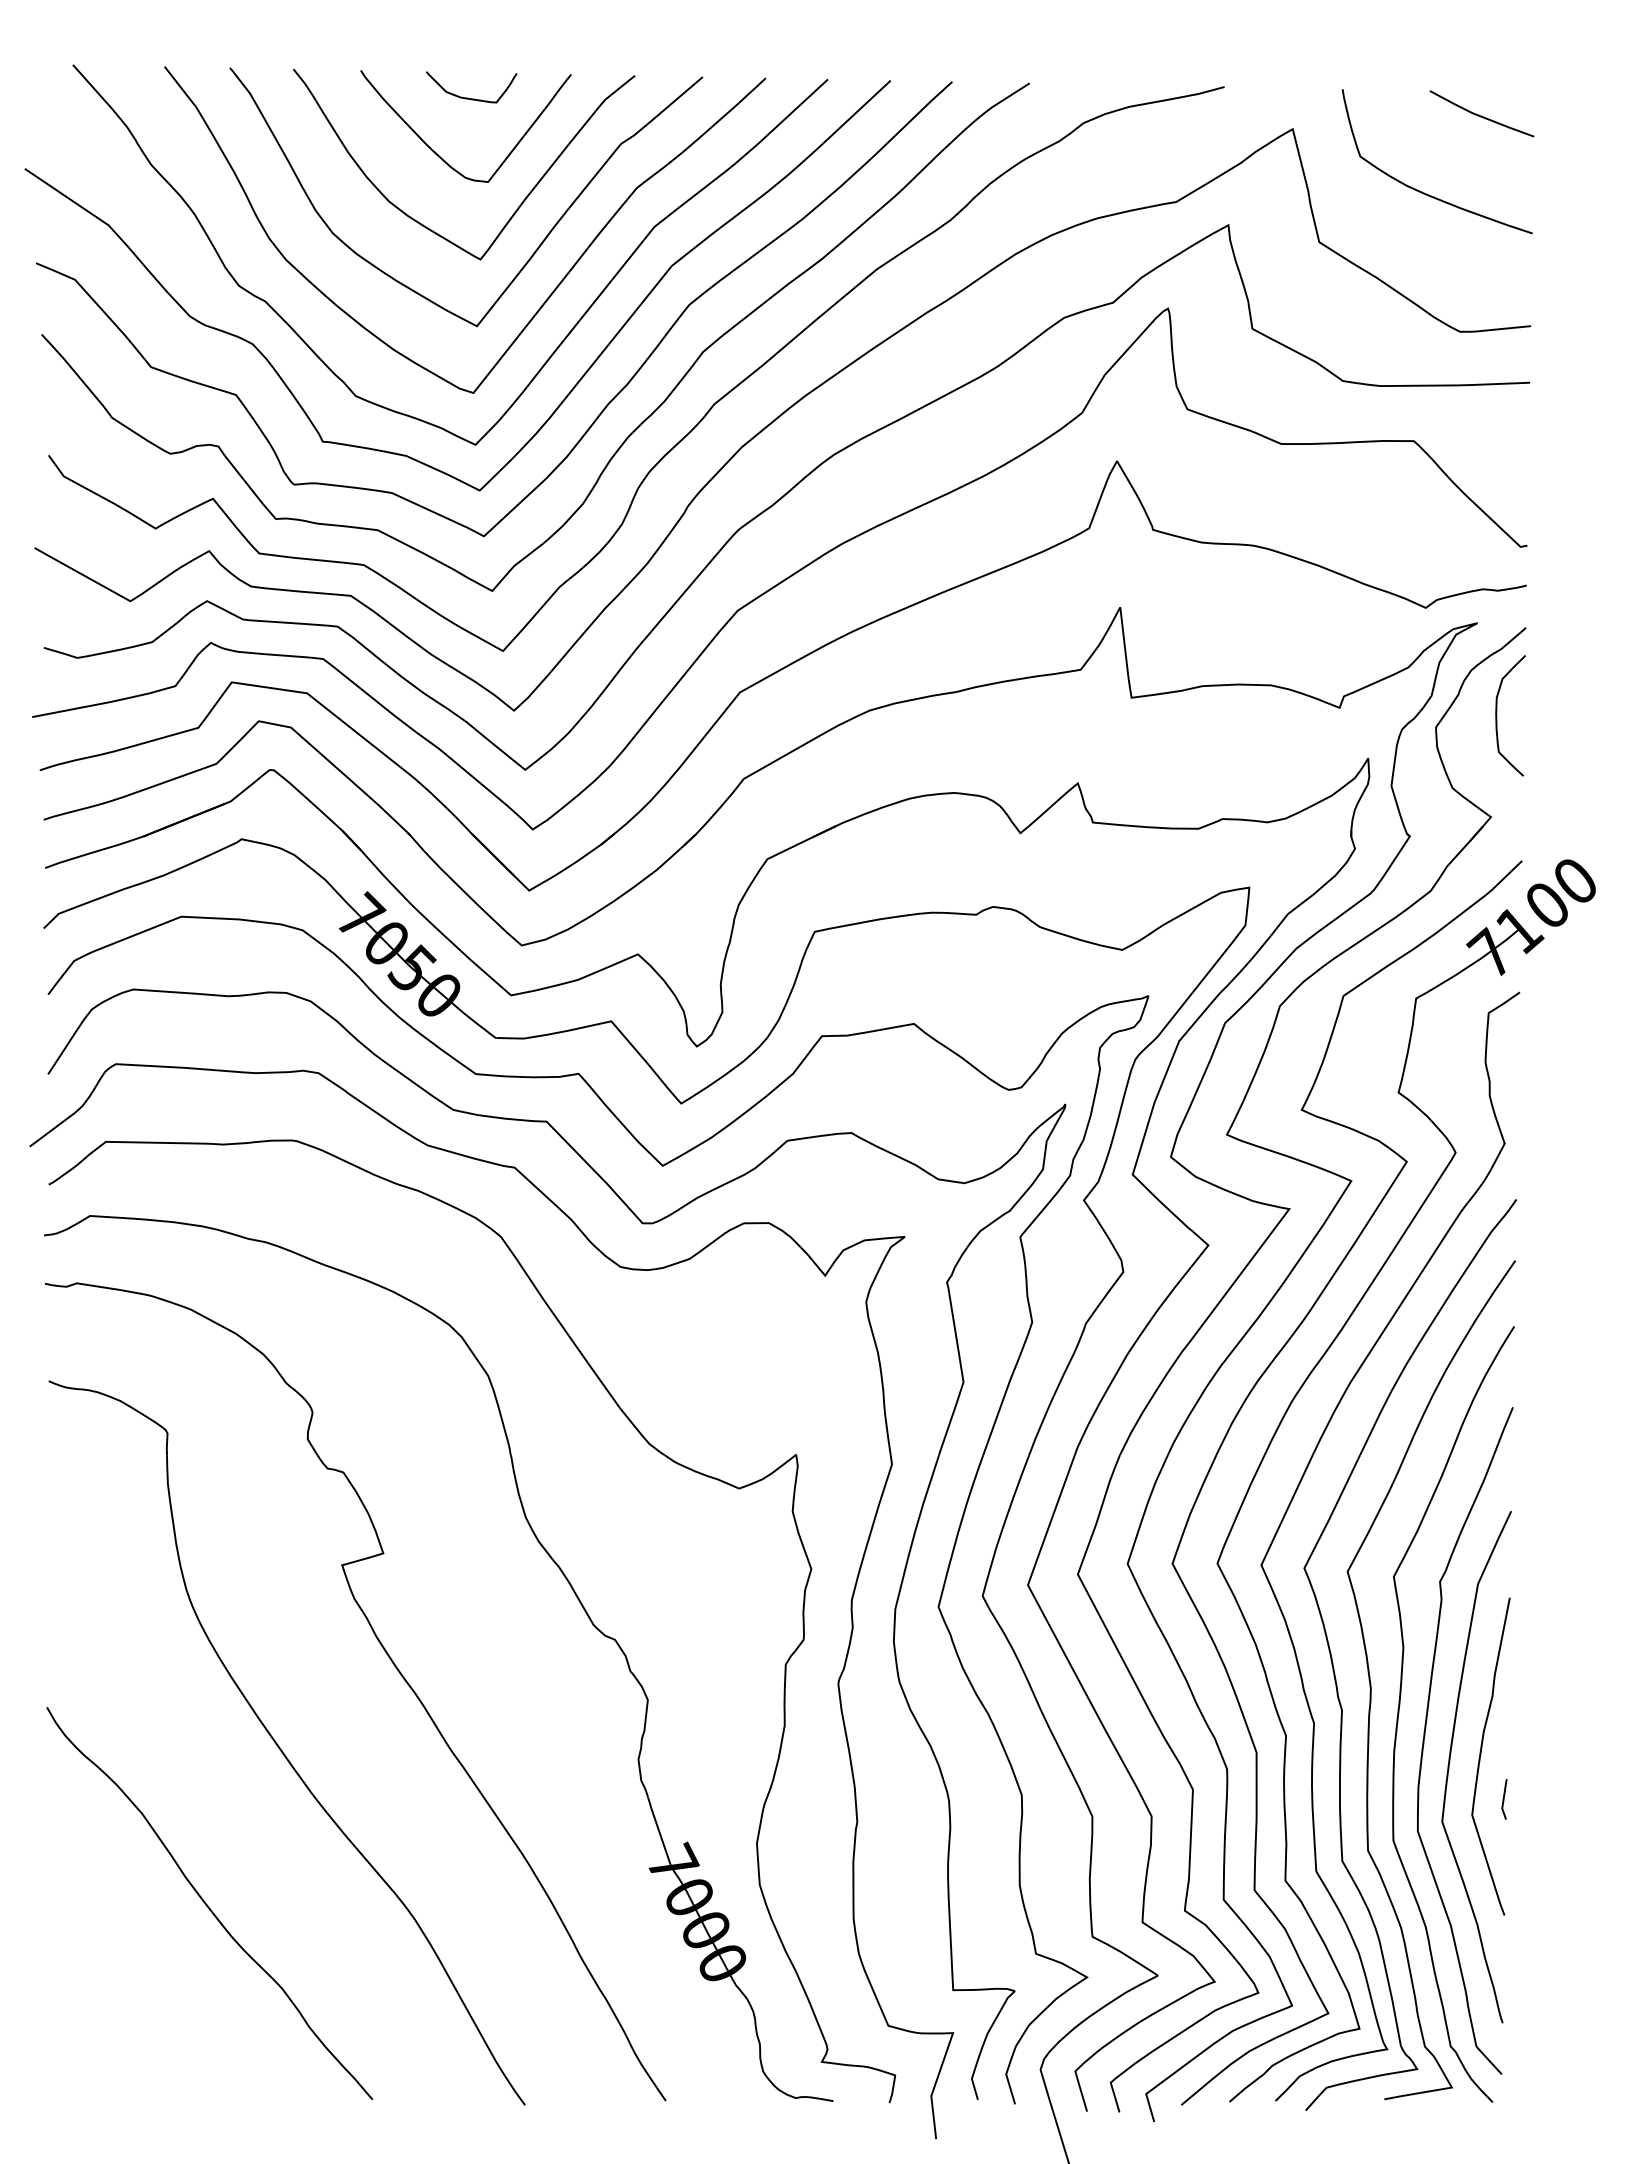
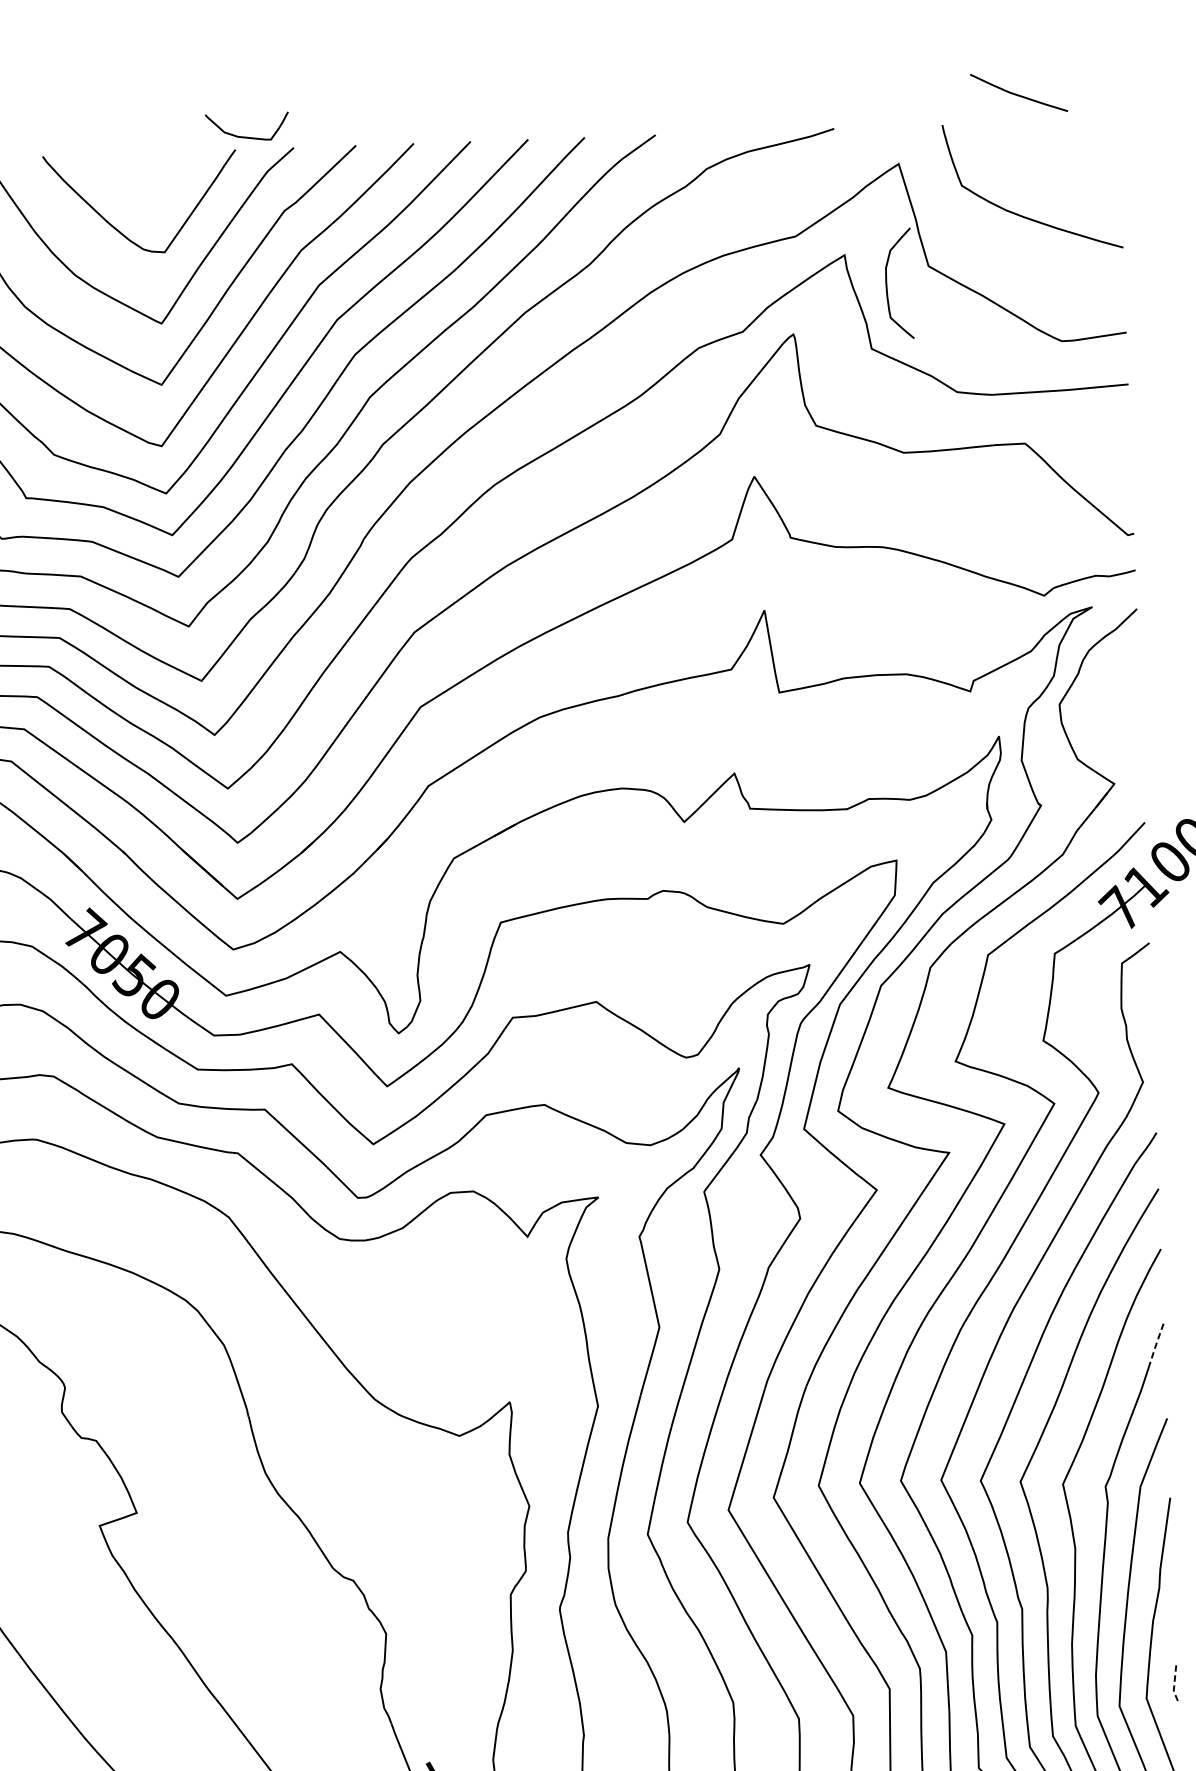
curve: (468, 97) -> (245, 136), moved
curve: (1481, 115) -> (1018, 94), moved
curve: (1497, 715) -> (887, 284), moved
line: (1503, 1430) -> (1156, 1344), solid -> dashed
line: (1503, 1798) -> (1174, 1681), solid -> dashed

